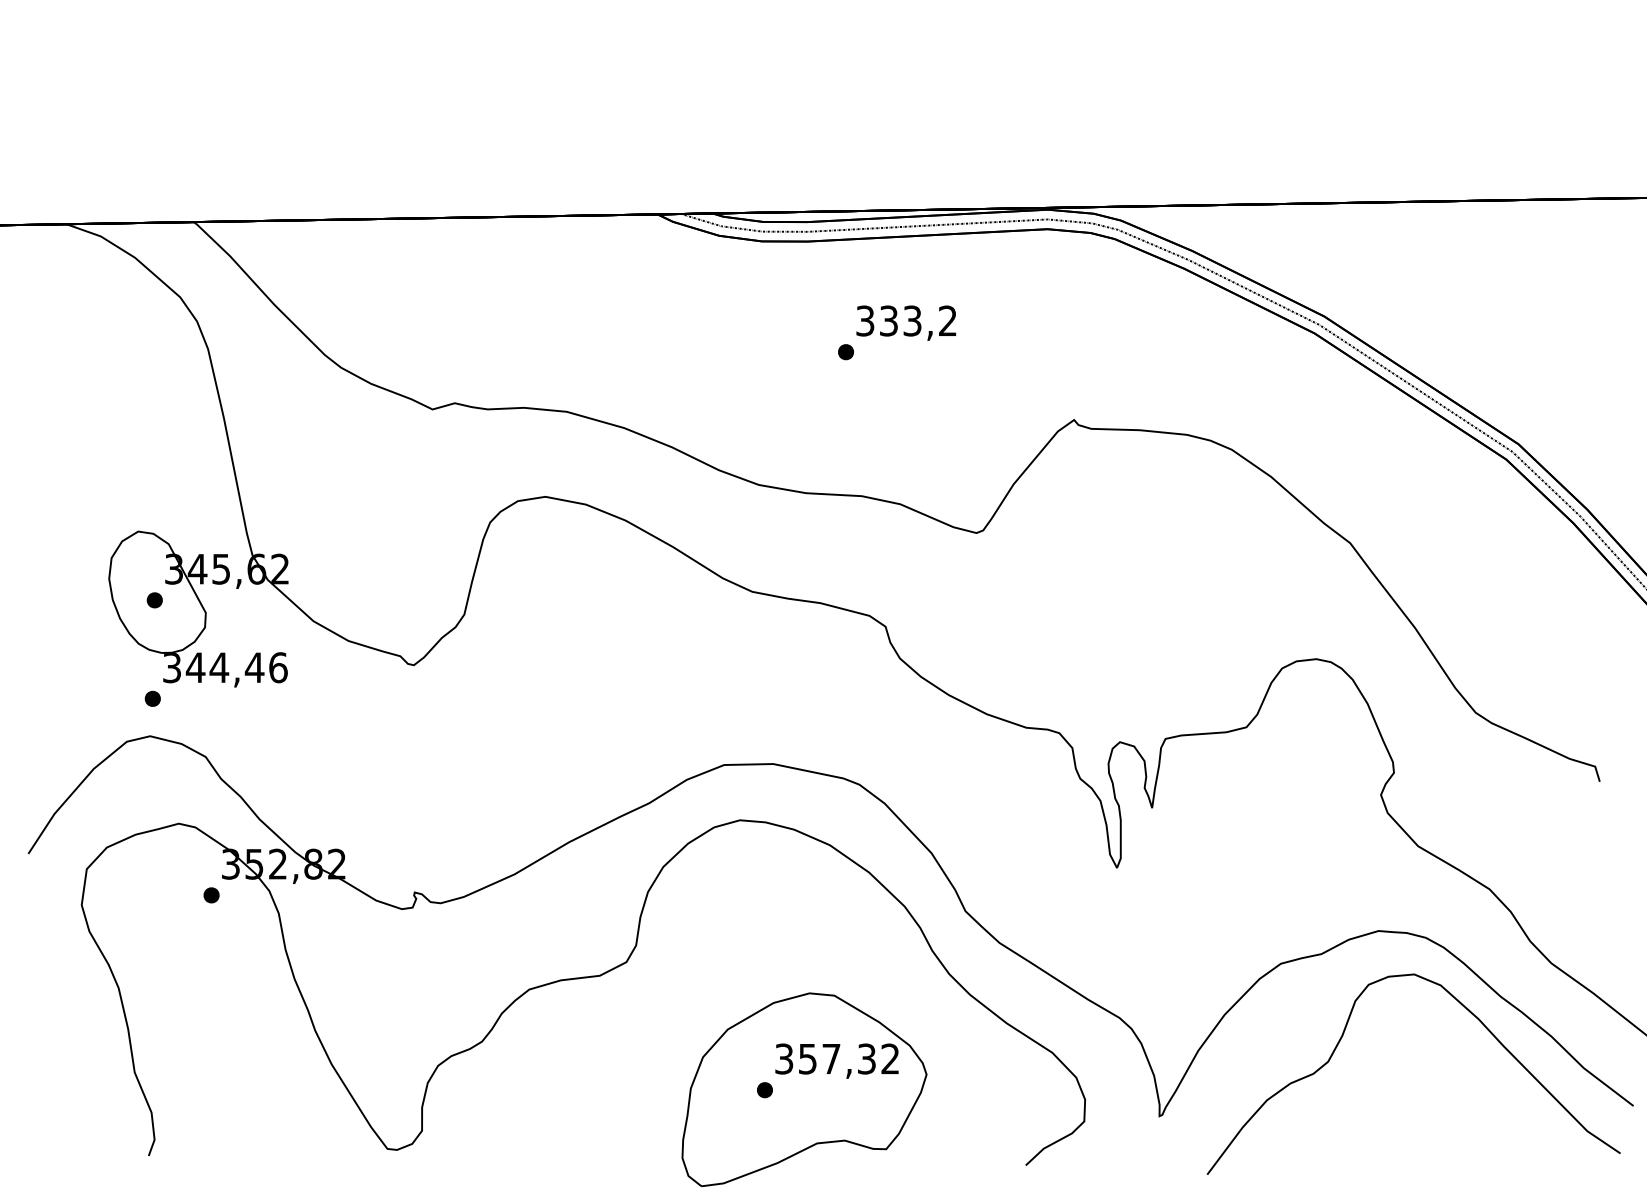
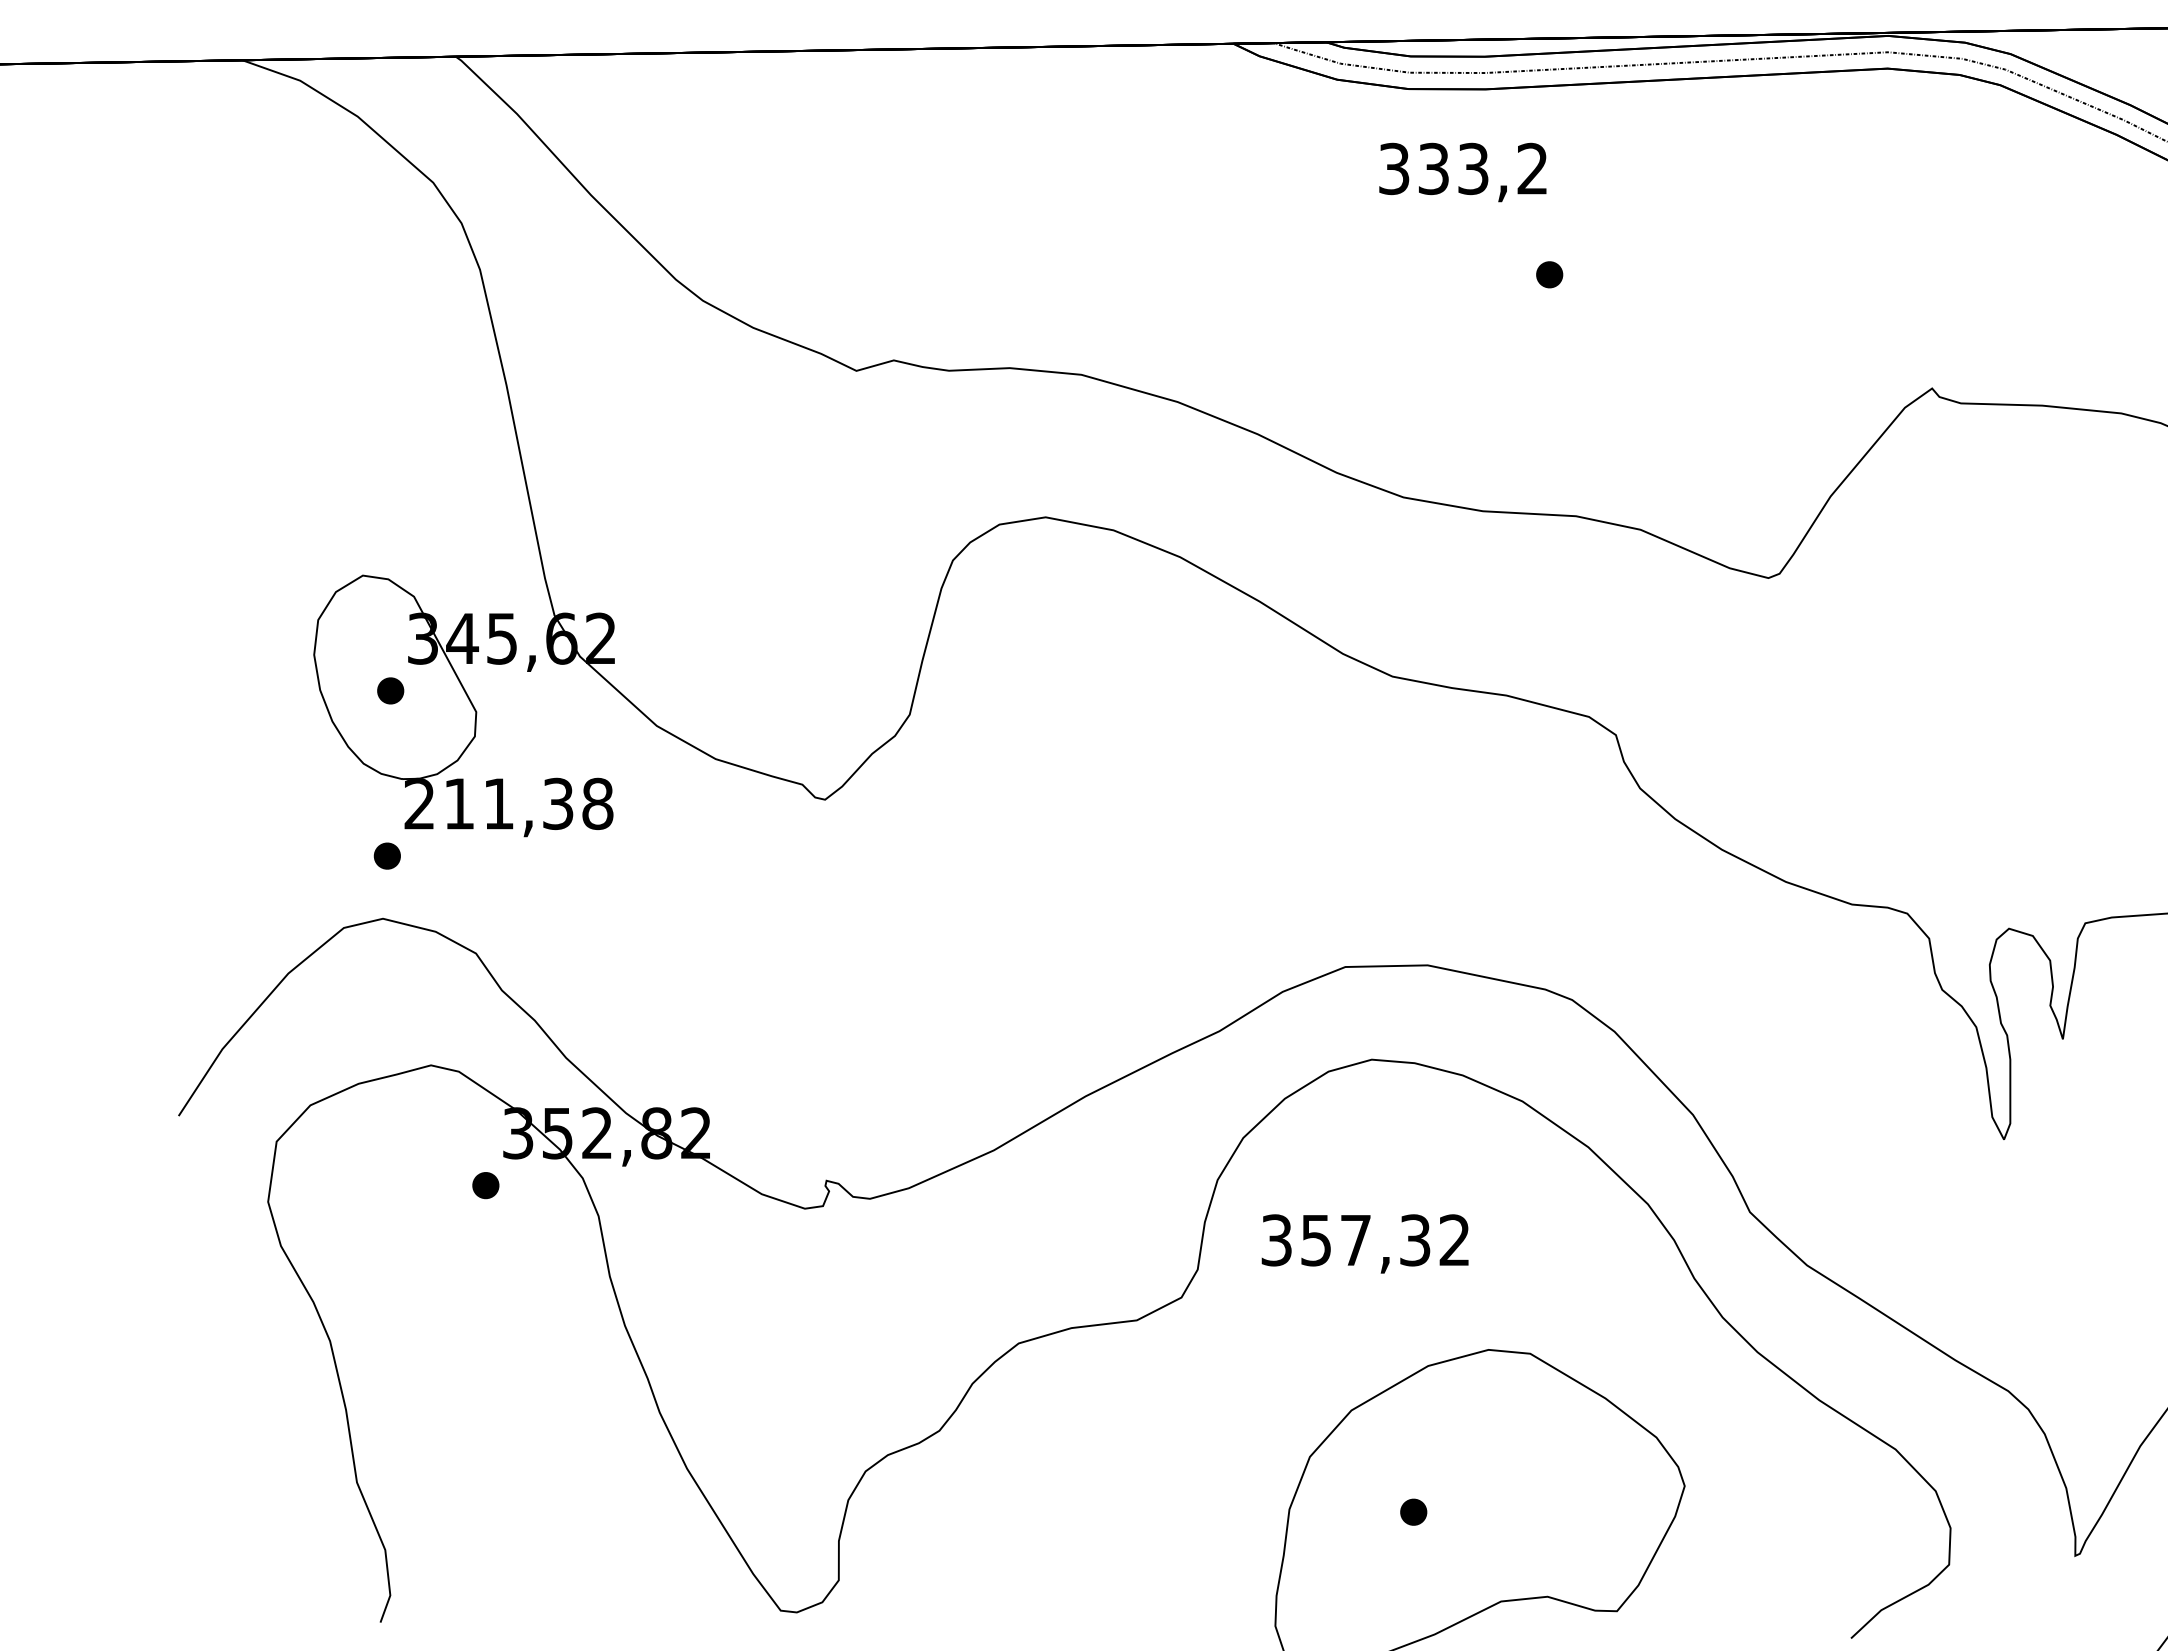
text: (906, 322) -> (1463, 171), moved
text: (225, 667) -> (509, 803), 344,46 -> 211,38
text: (836, 1060) -> (1364, 1242), moved

